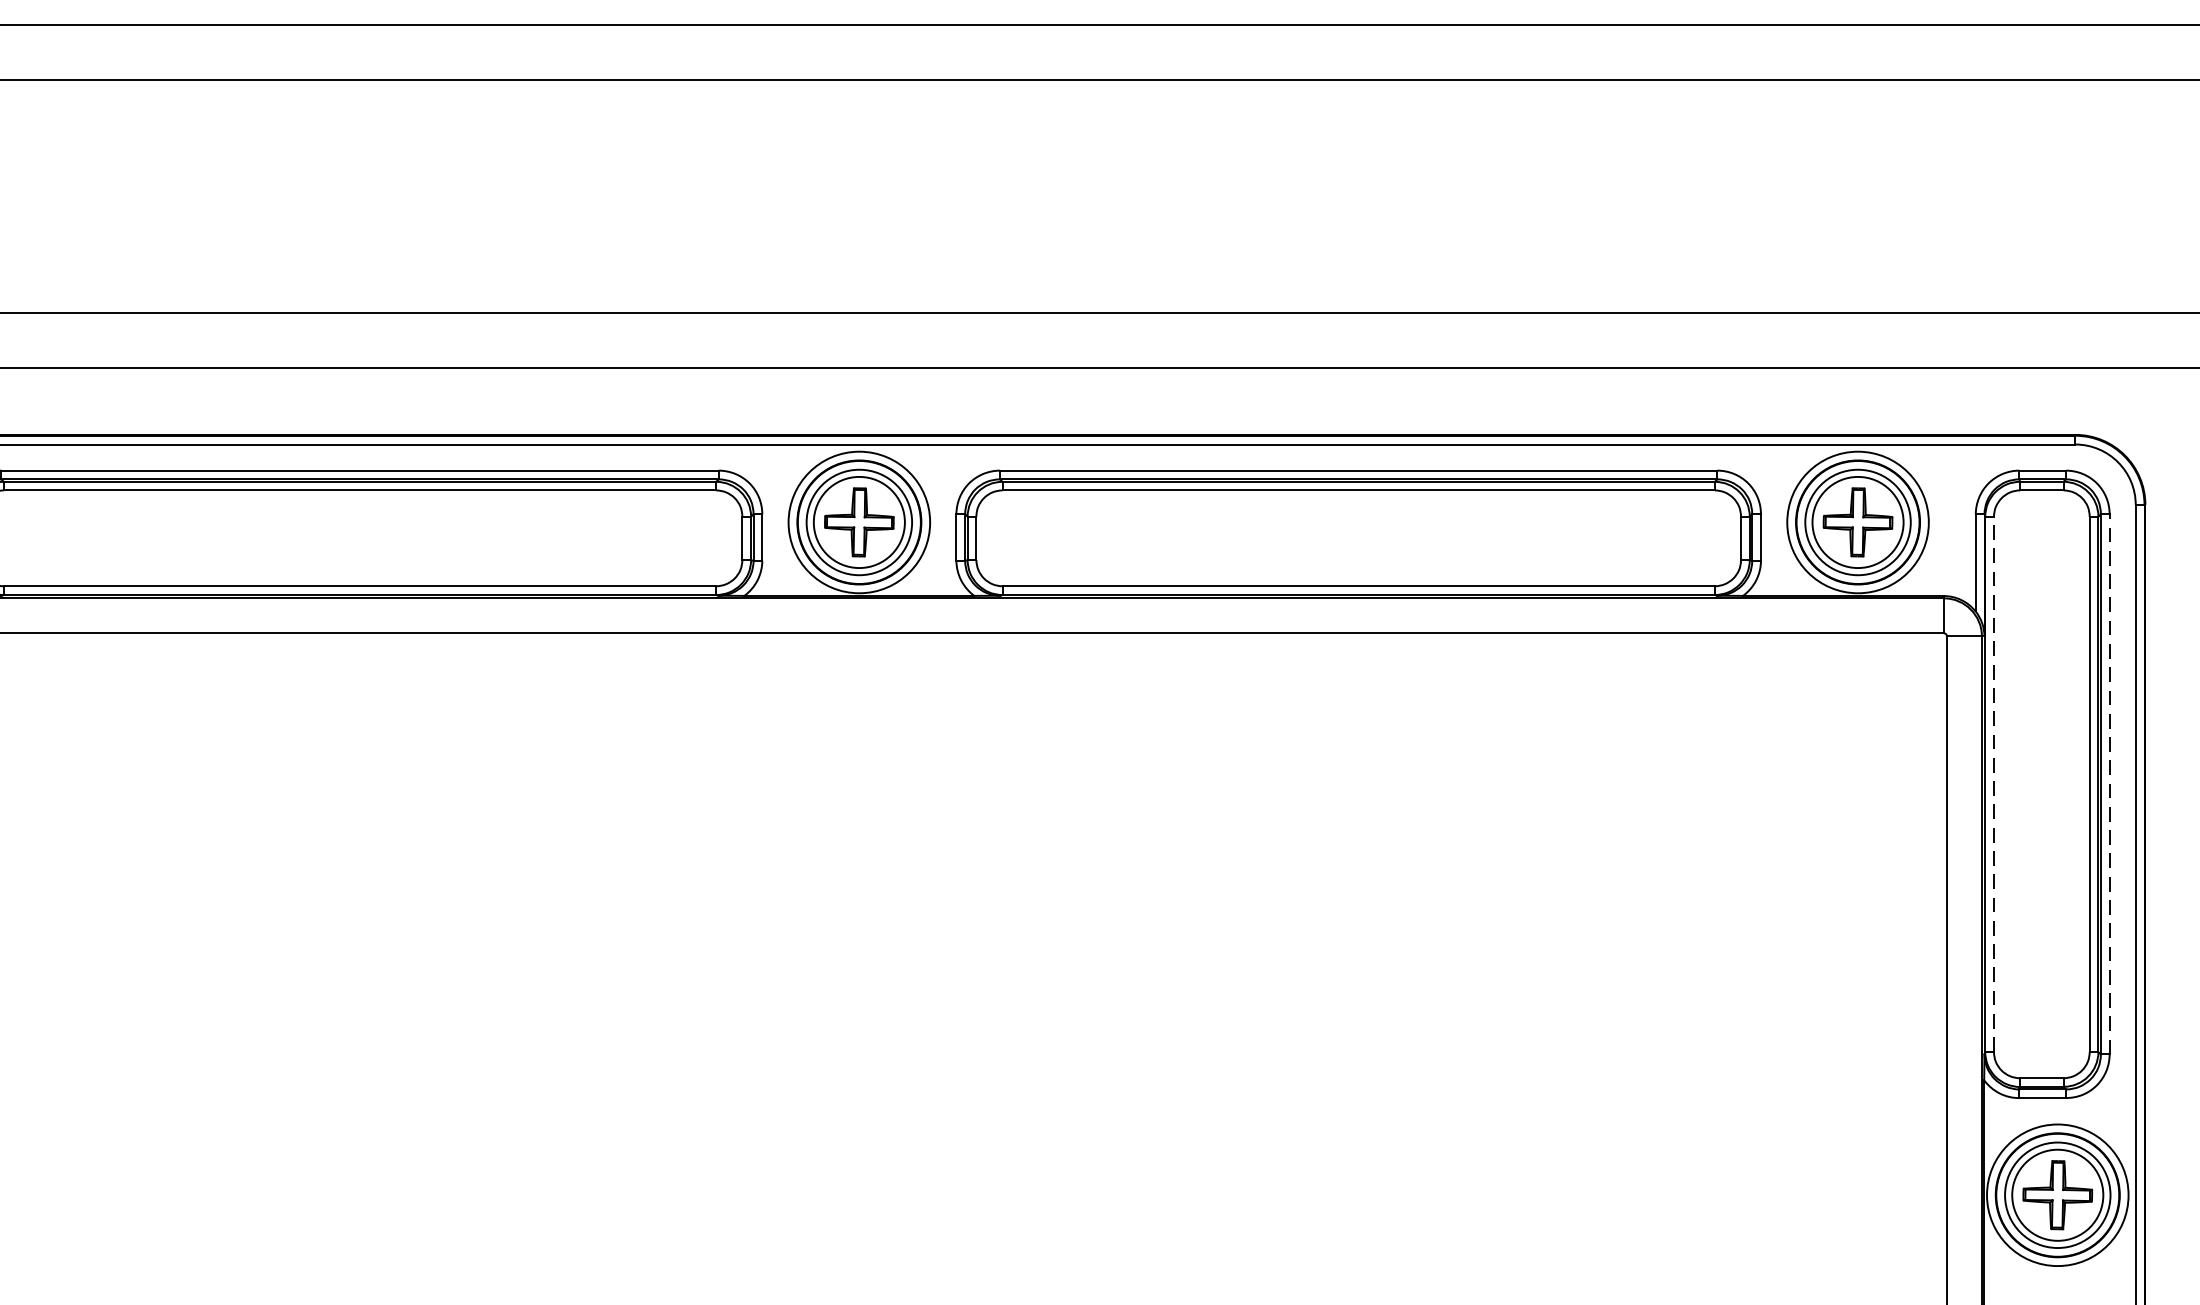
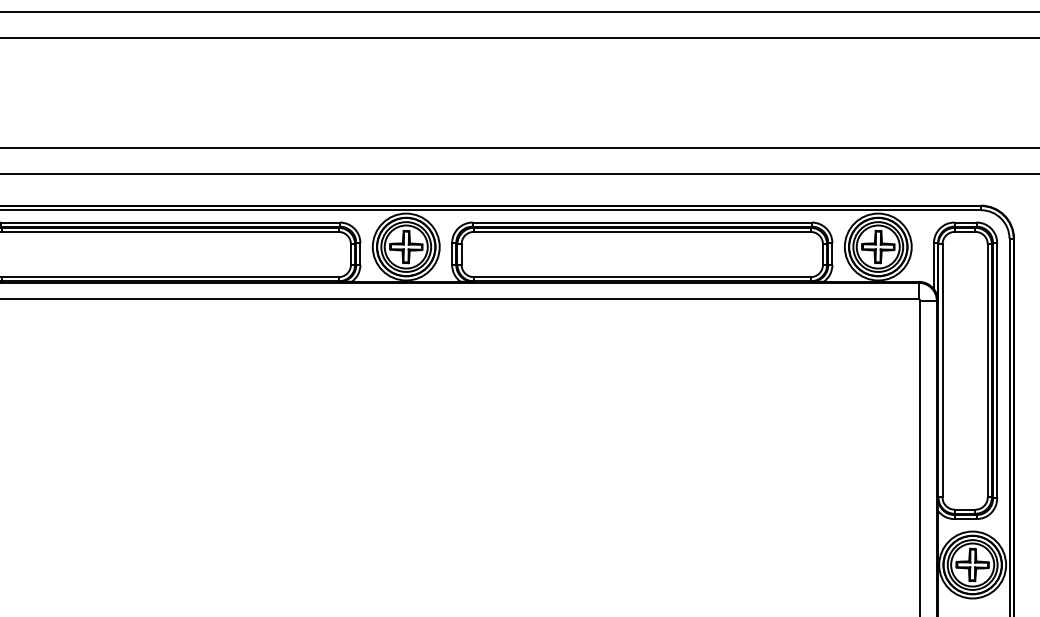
line: (1993, 783) -> (942, 370), dashed -> solid
line: (2110, 783) -> (997, 370), dashed -> solid

